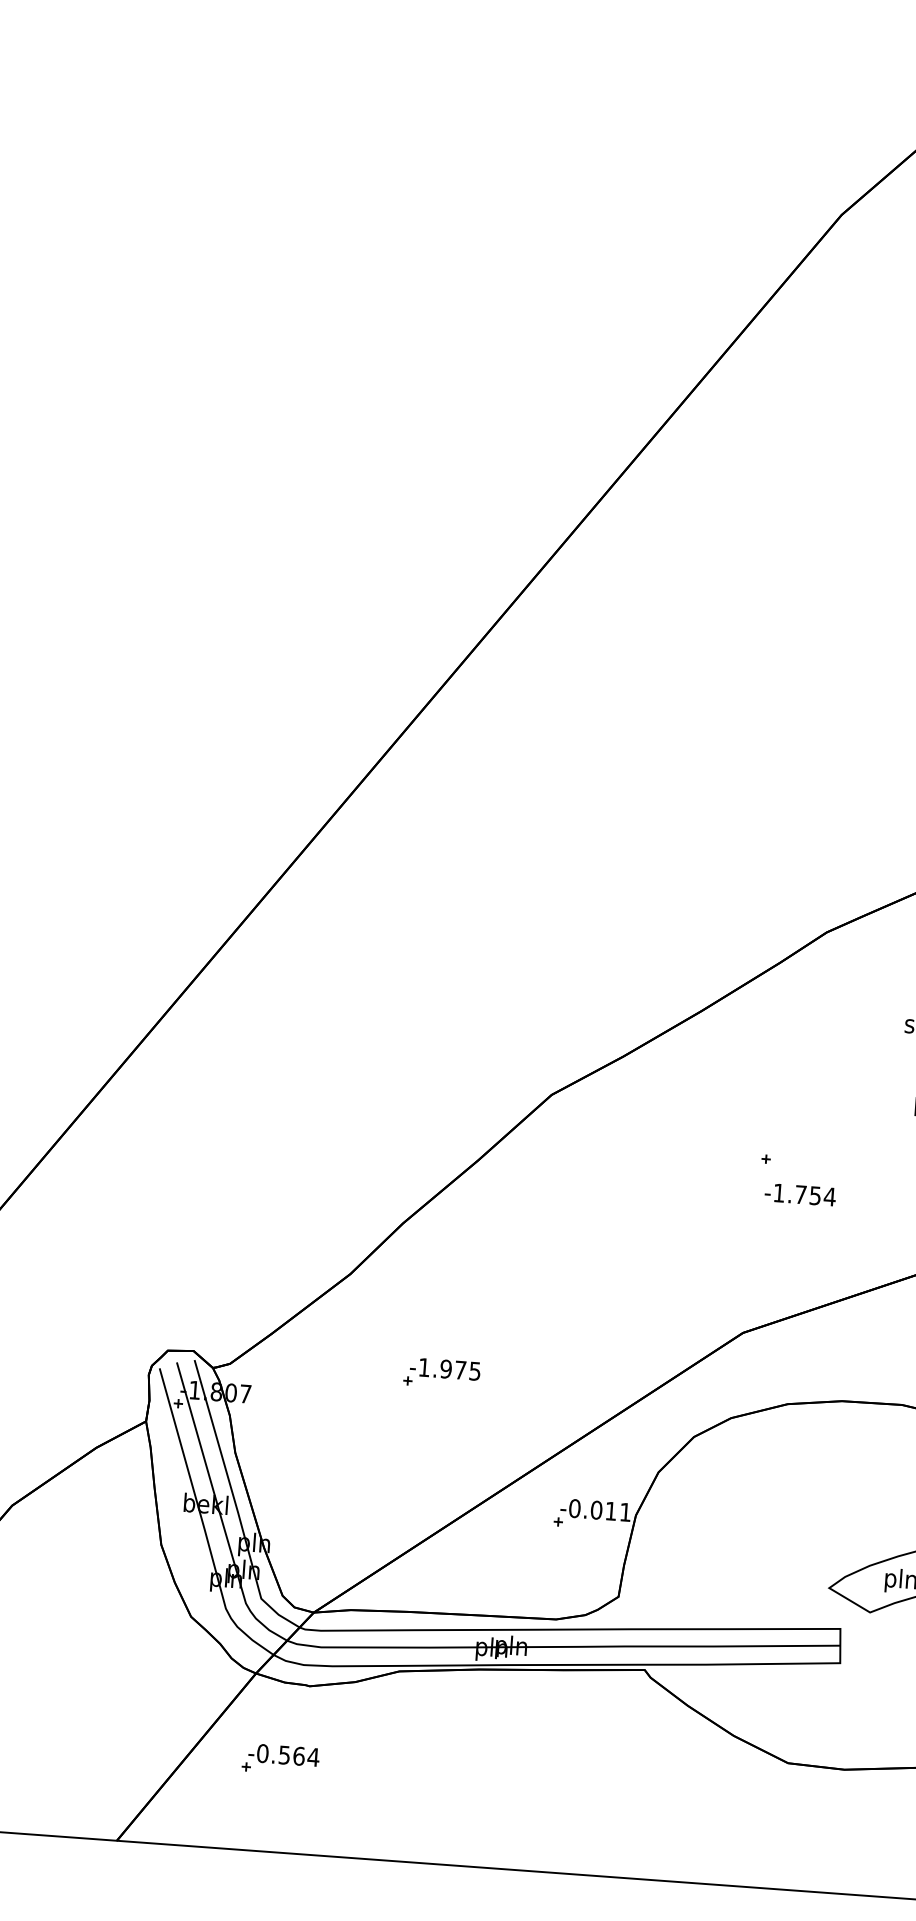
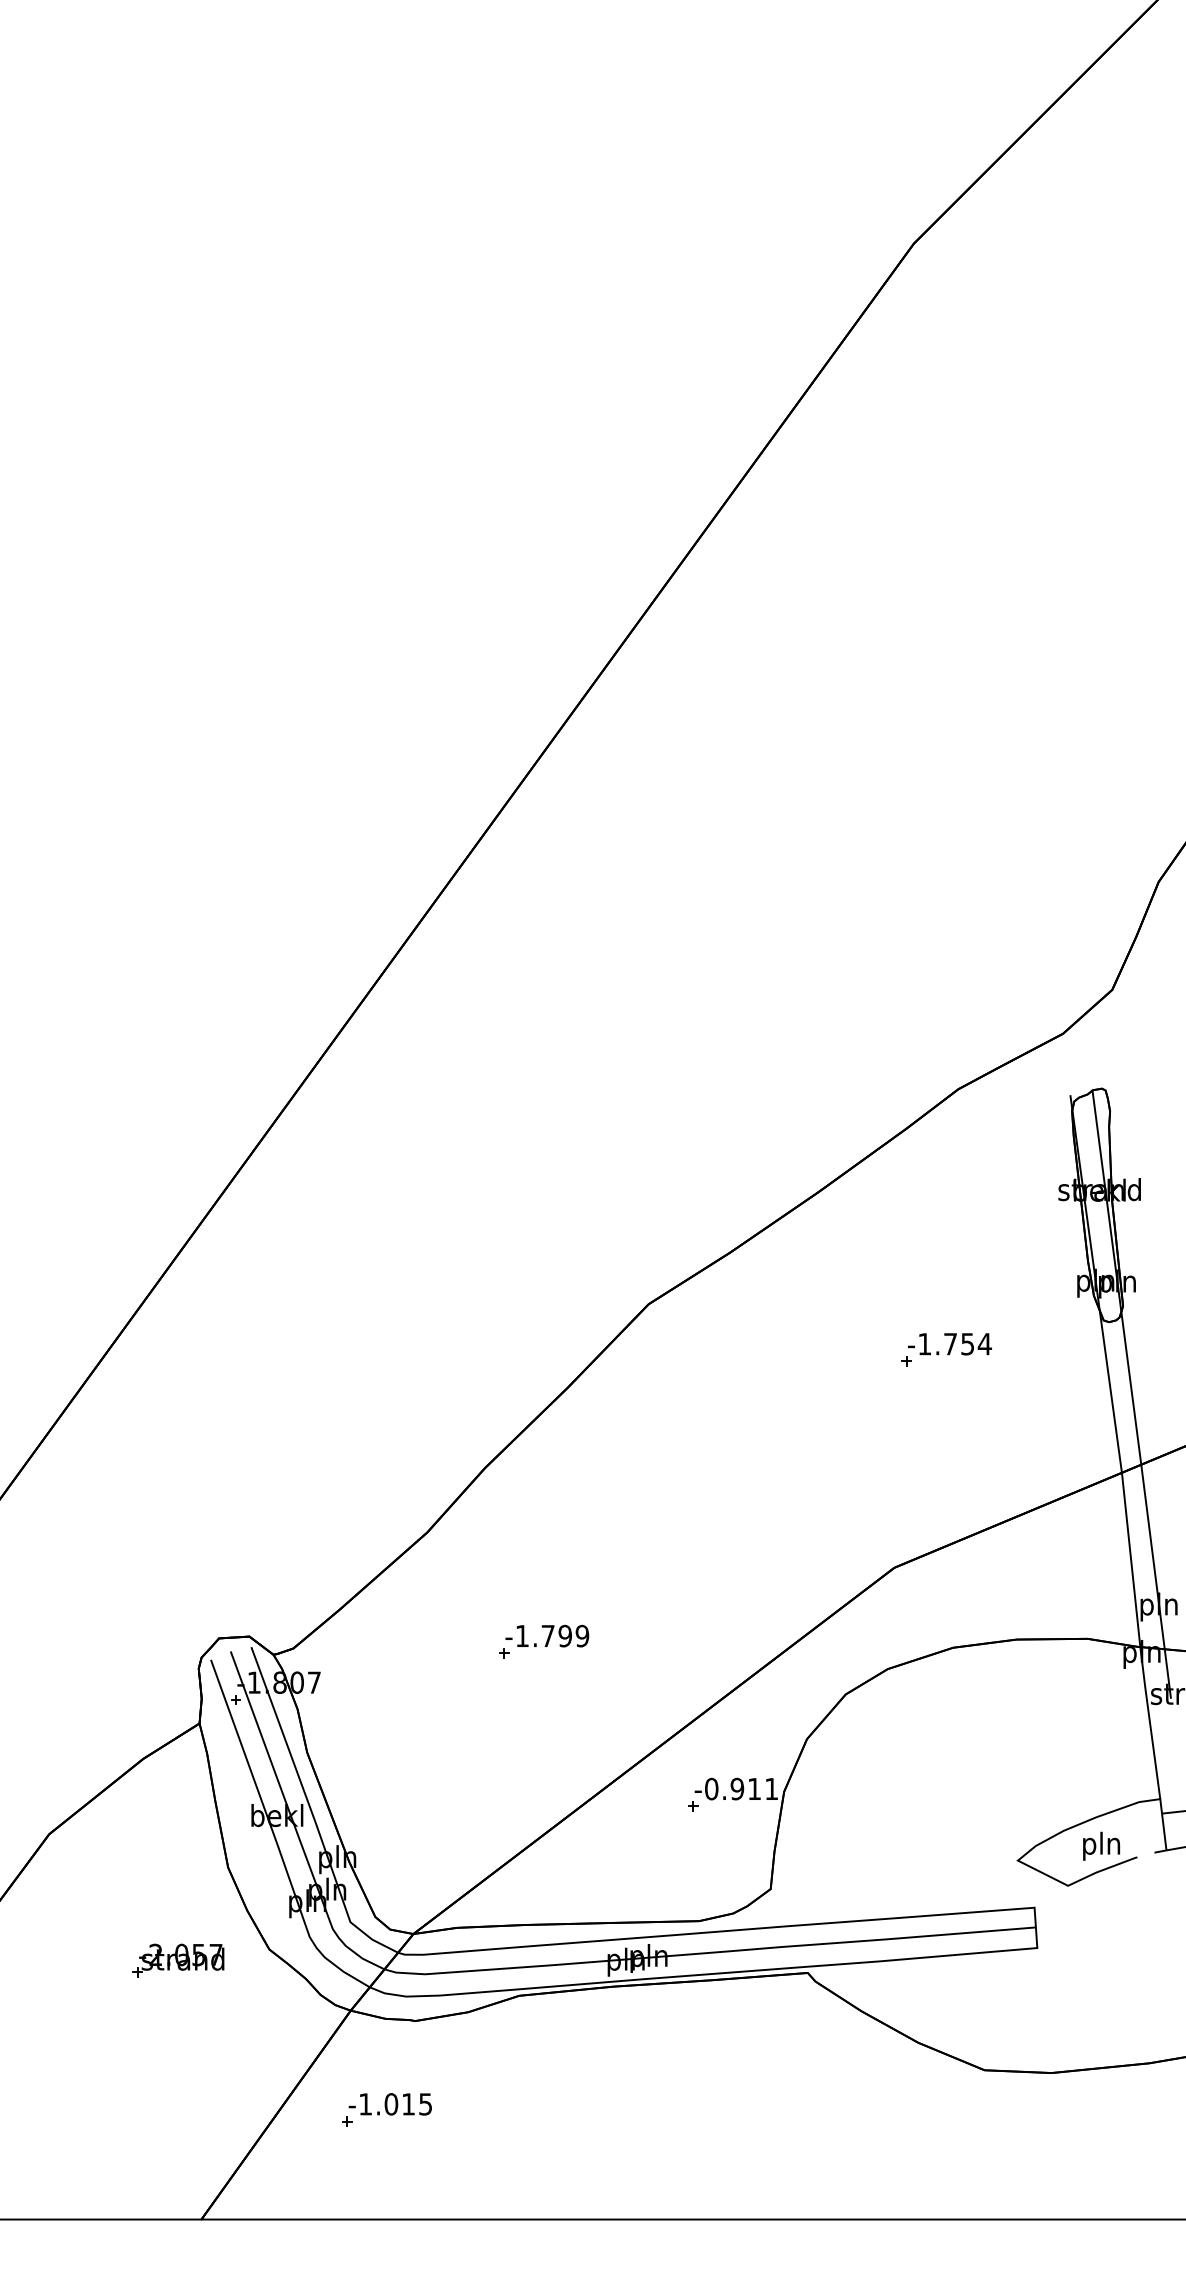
text: (800, 1194) -> (949, 1344), moved
text: (460, 1369) -> (565, 1635), -1.975 -> -1.799
text: (596, 1510) -> (737, 1789), -0.011 -> -0.911
part: (113, 1620) -> (178, 1960), added
text: (288, 1755) -> (395, 2104), -0.564 -> -1.015

